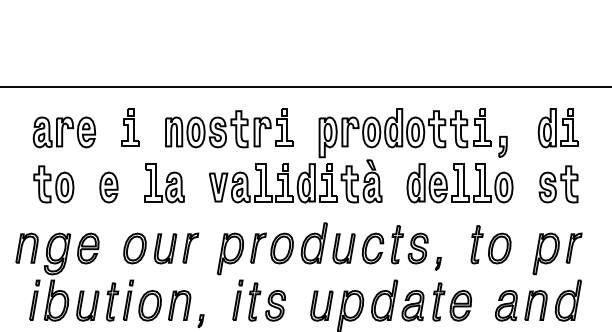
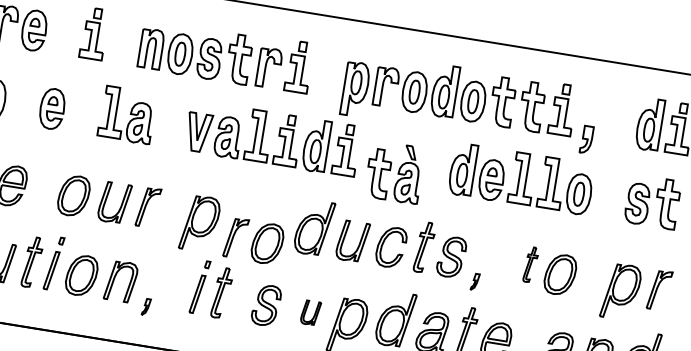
part: (361, 181) -> (394, 172), moved
part: (476, 244) -> (530, 264), size x0.7
part: (271, 248) -> (253, 241), moved
part: (275, 305) -> (266, 305), moved
part: (321, 305) -> (310, 312), size x0.6

